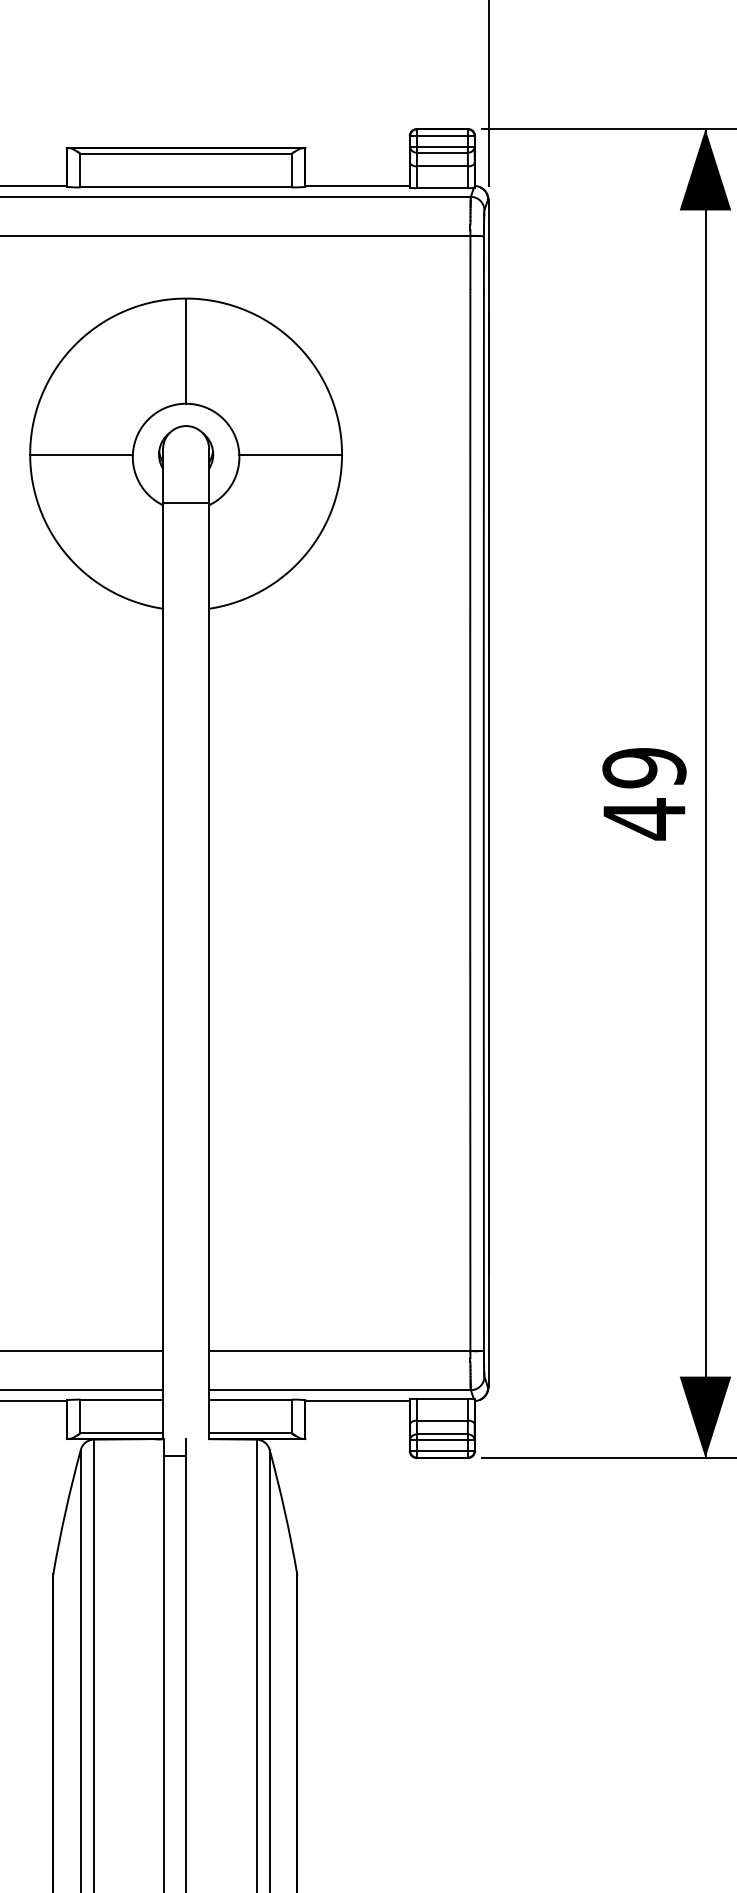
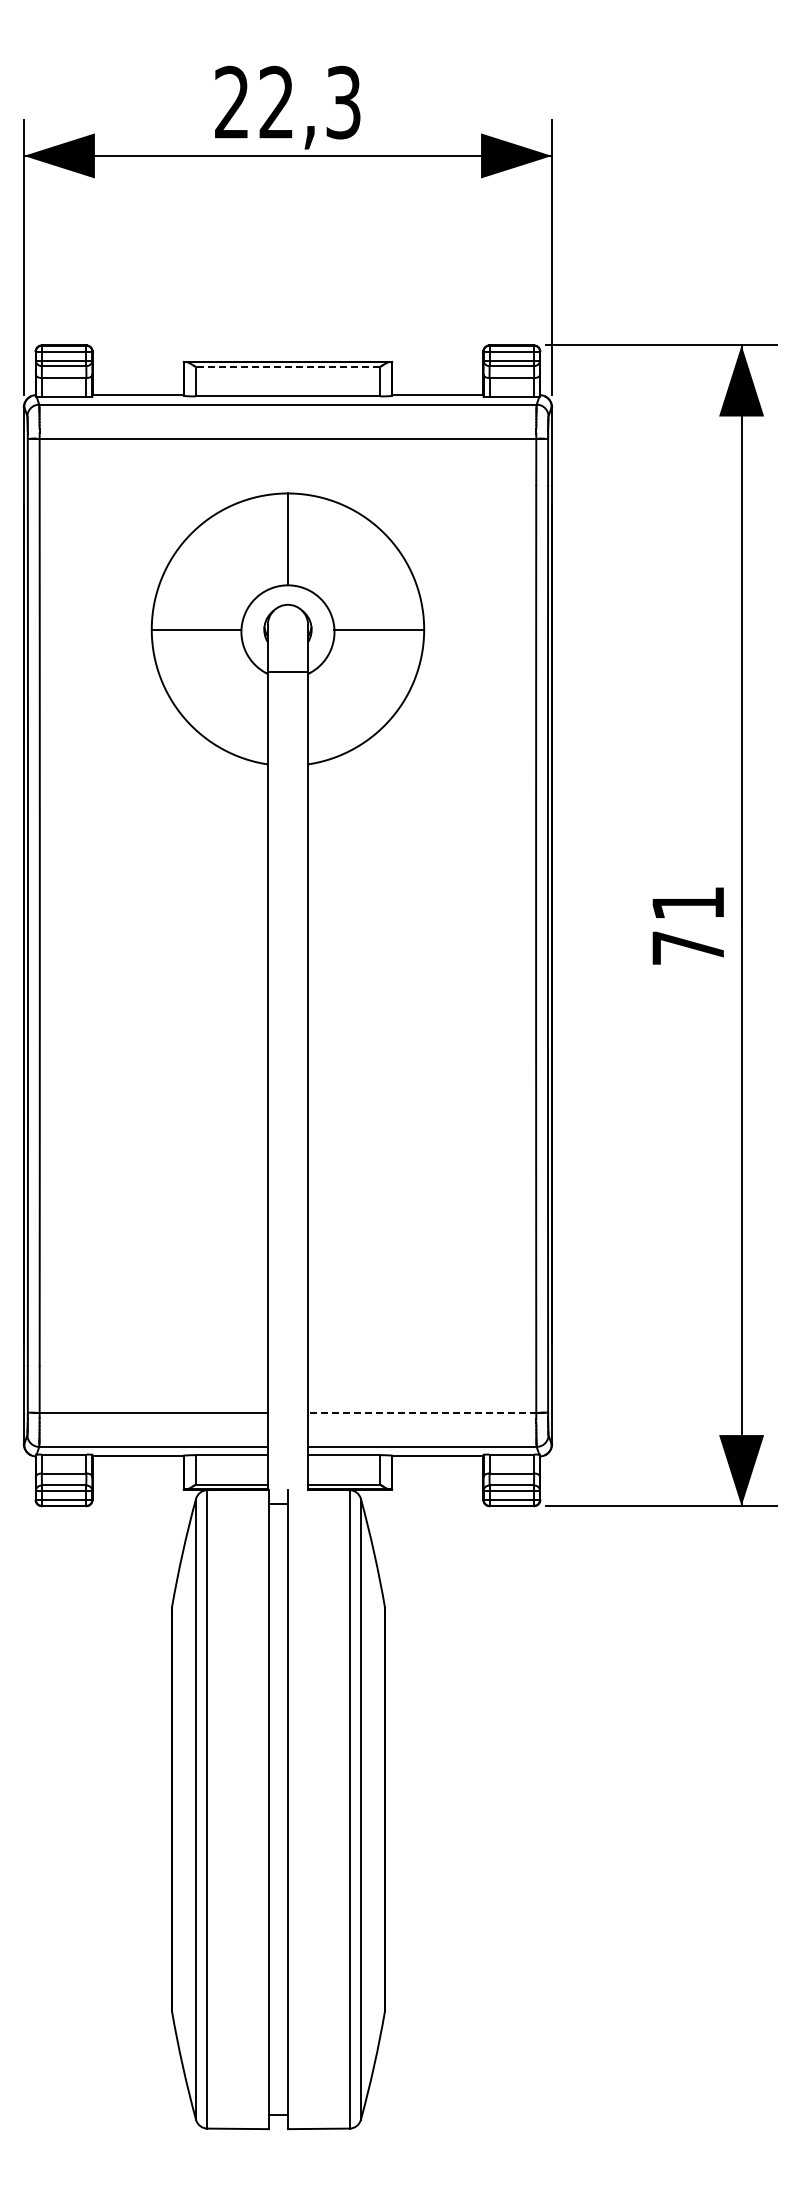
line: (185, 153) -> (287, 366), solid -> dashed
text: (644, 794) -> (688, 926), 49 -> 71
line: (338, 1350) -> (421, 1412), solid -> dashed

